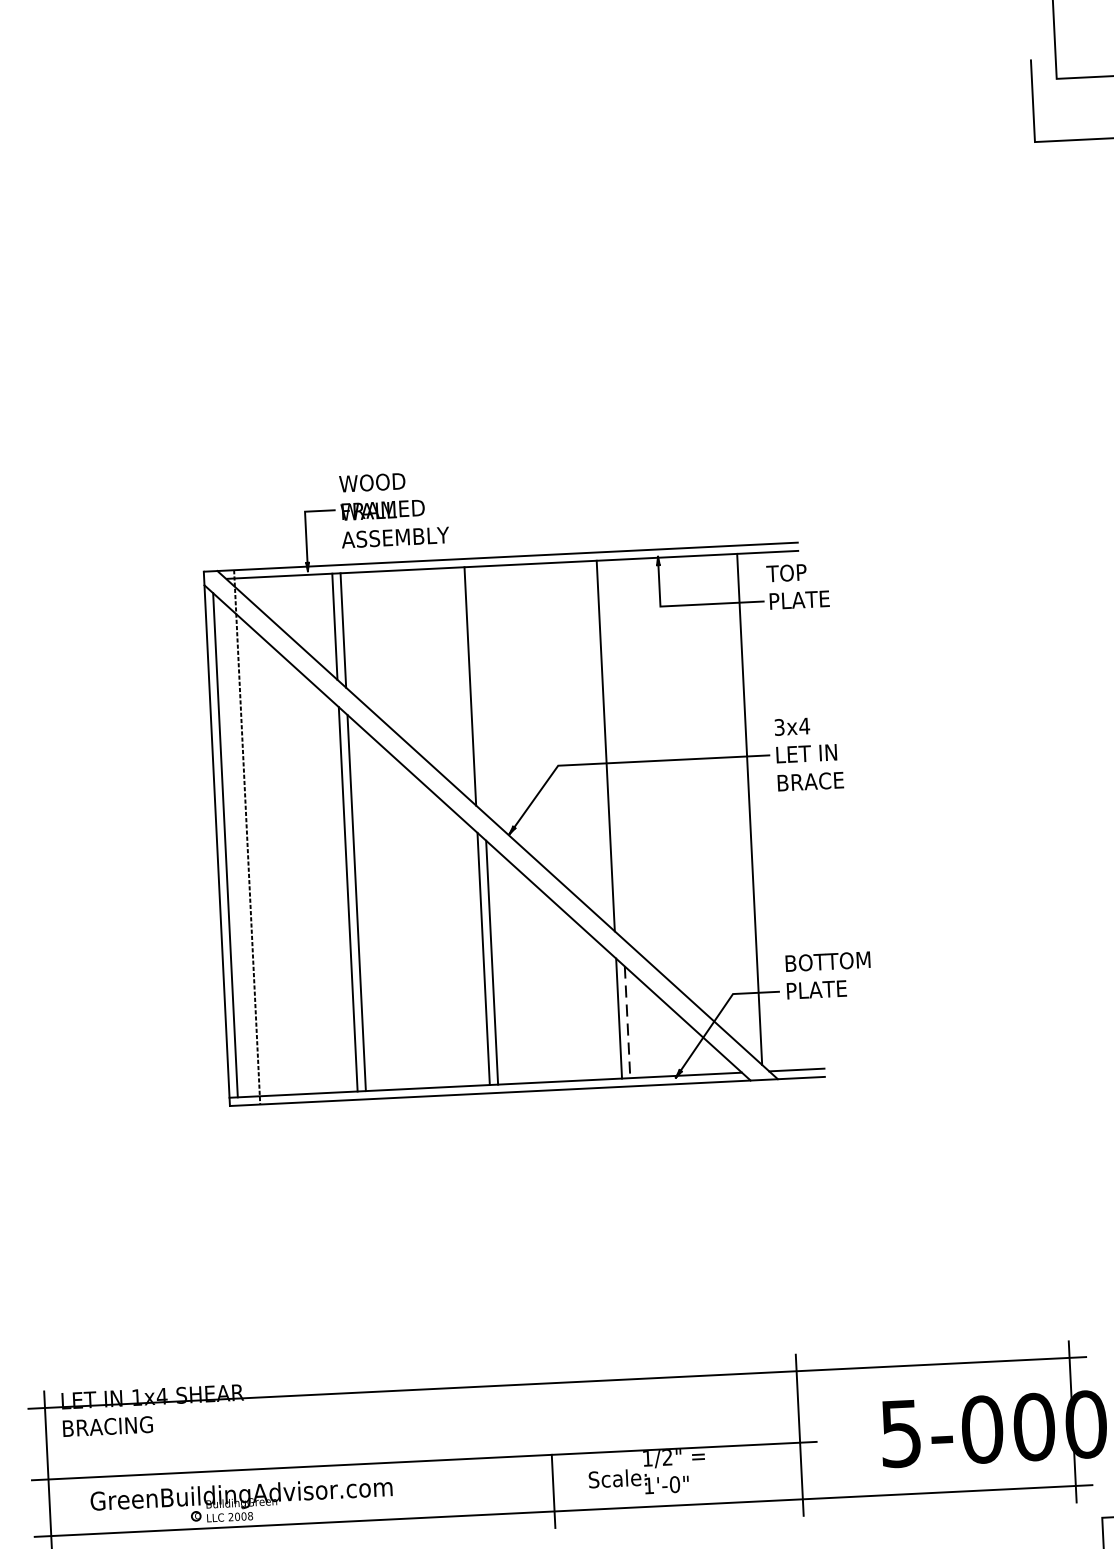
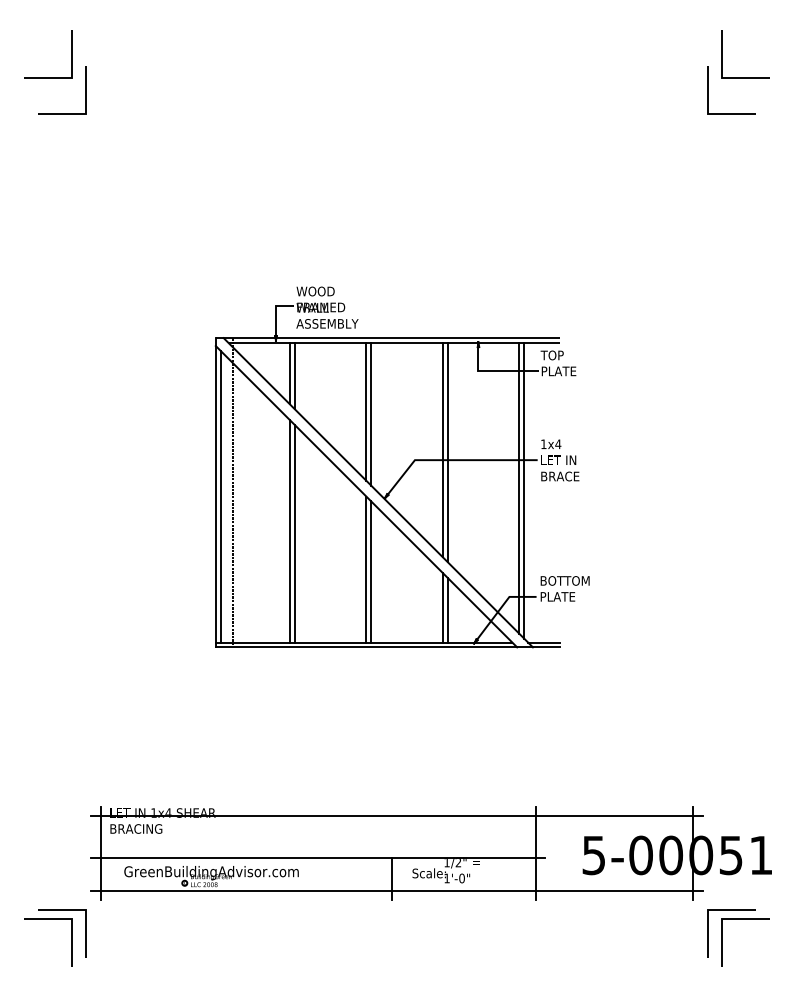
line: (479, 688) -> (371, 413), added
text: (779, 727) -> (543, 444), 3x4 -> 1x4
line: (613, 749) -> (447, 452), added
line: (741, 804) -> (519, 487), added
line: (627, 1022) -> (447, 610), dashed -> solid

